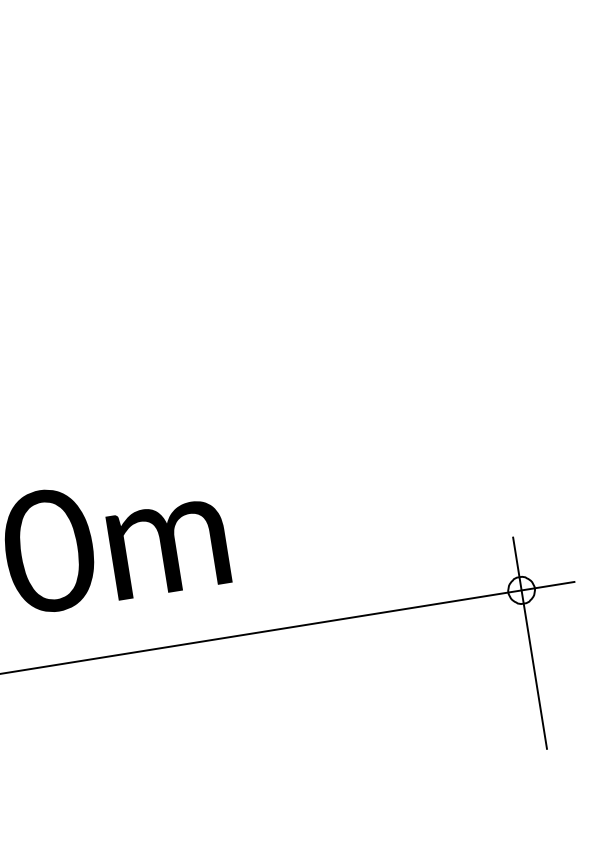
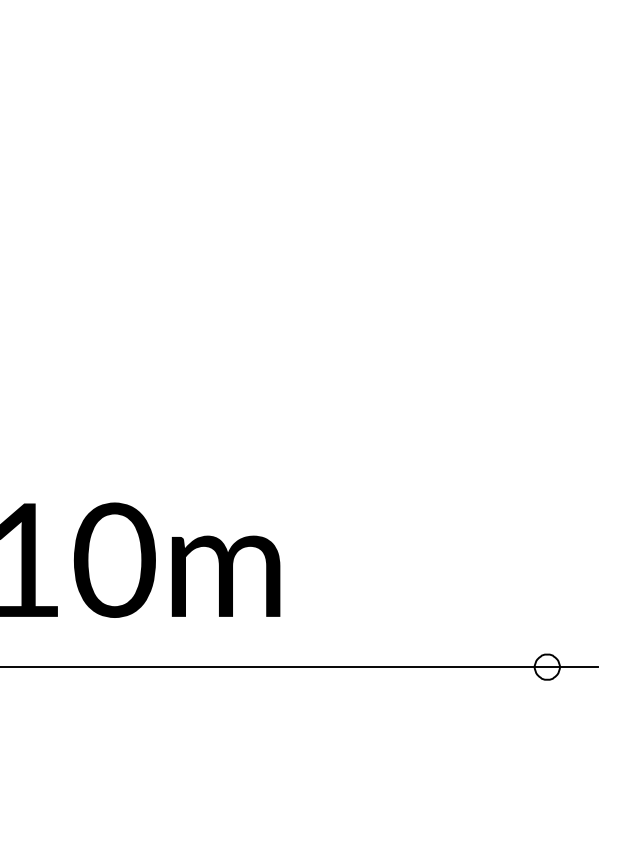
line: (530, 643) -> (547, 717), removed

